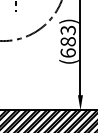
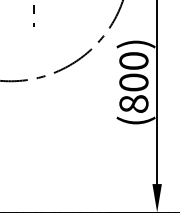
text: (67, 41) -> (132, 82), (683) -> (800)

